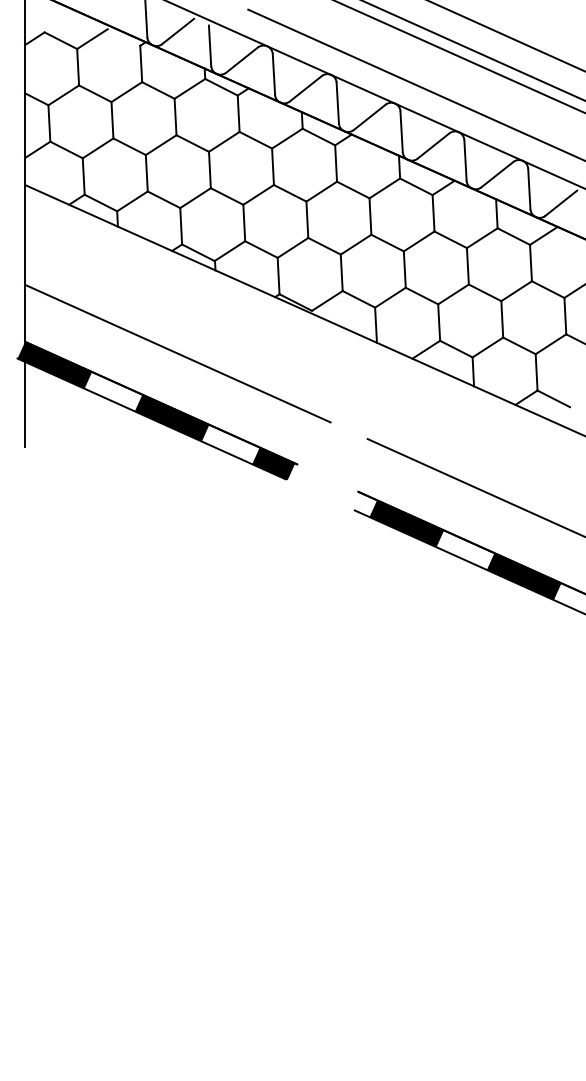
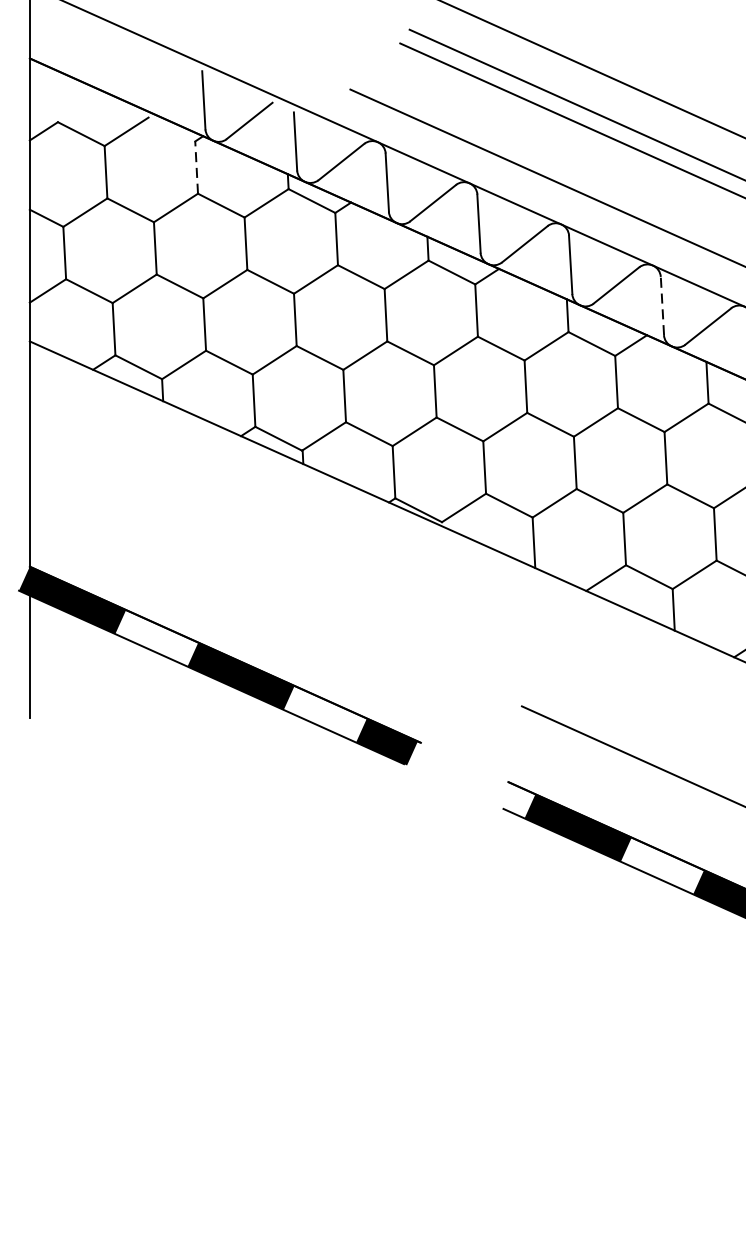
line: (141, 63) -> (197, 166), solid -> dashed
line: (465, 159) -> (662, 304), solid -> dashed
line: (177, 353) -> (248, 583), removed

